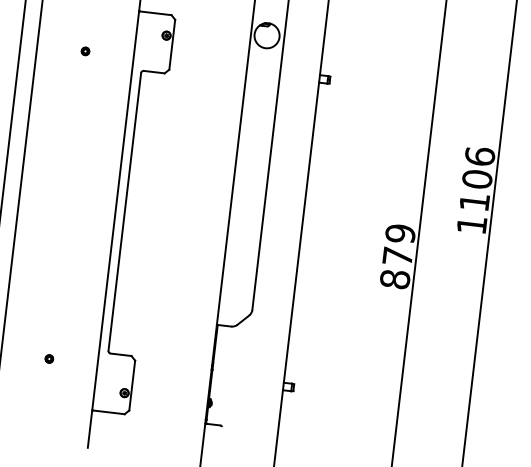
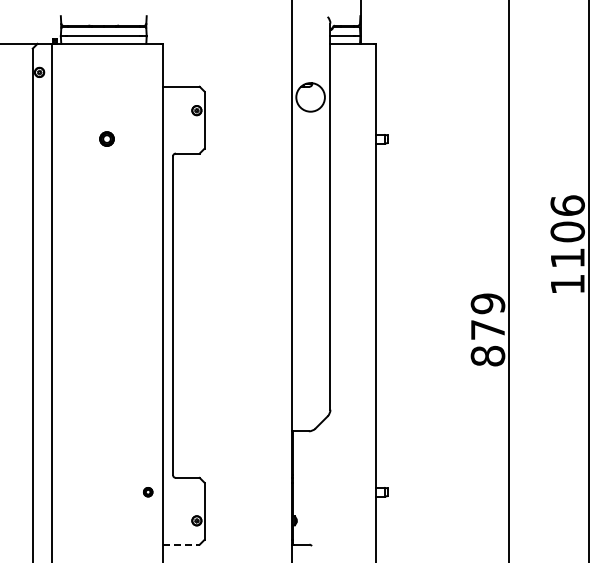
part: (85, 51) -> (107, 139), size x1.6
part: (49, 359) -> (148, 492), moved
line: (109, 412) -> (182, 544), solid -> dashed

